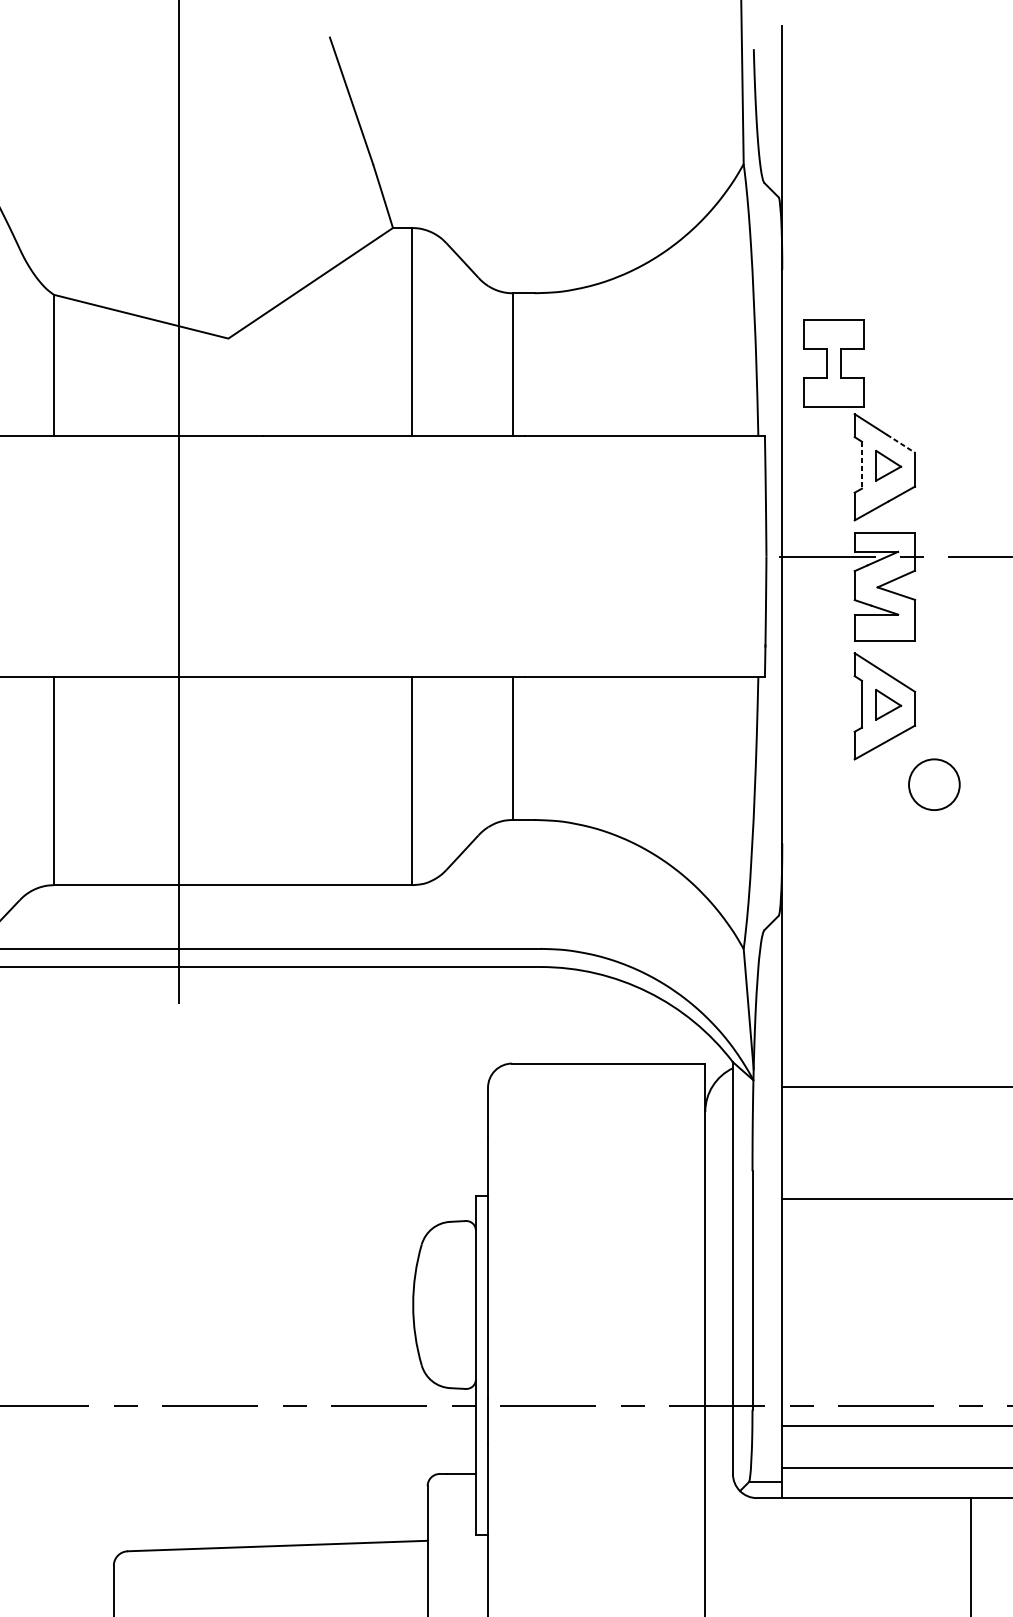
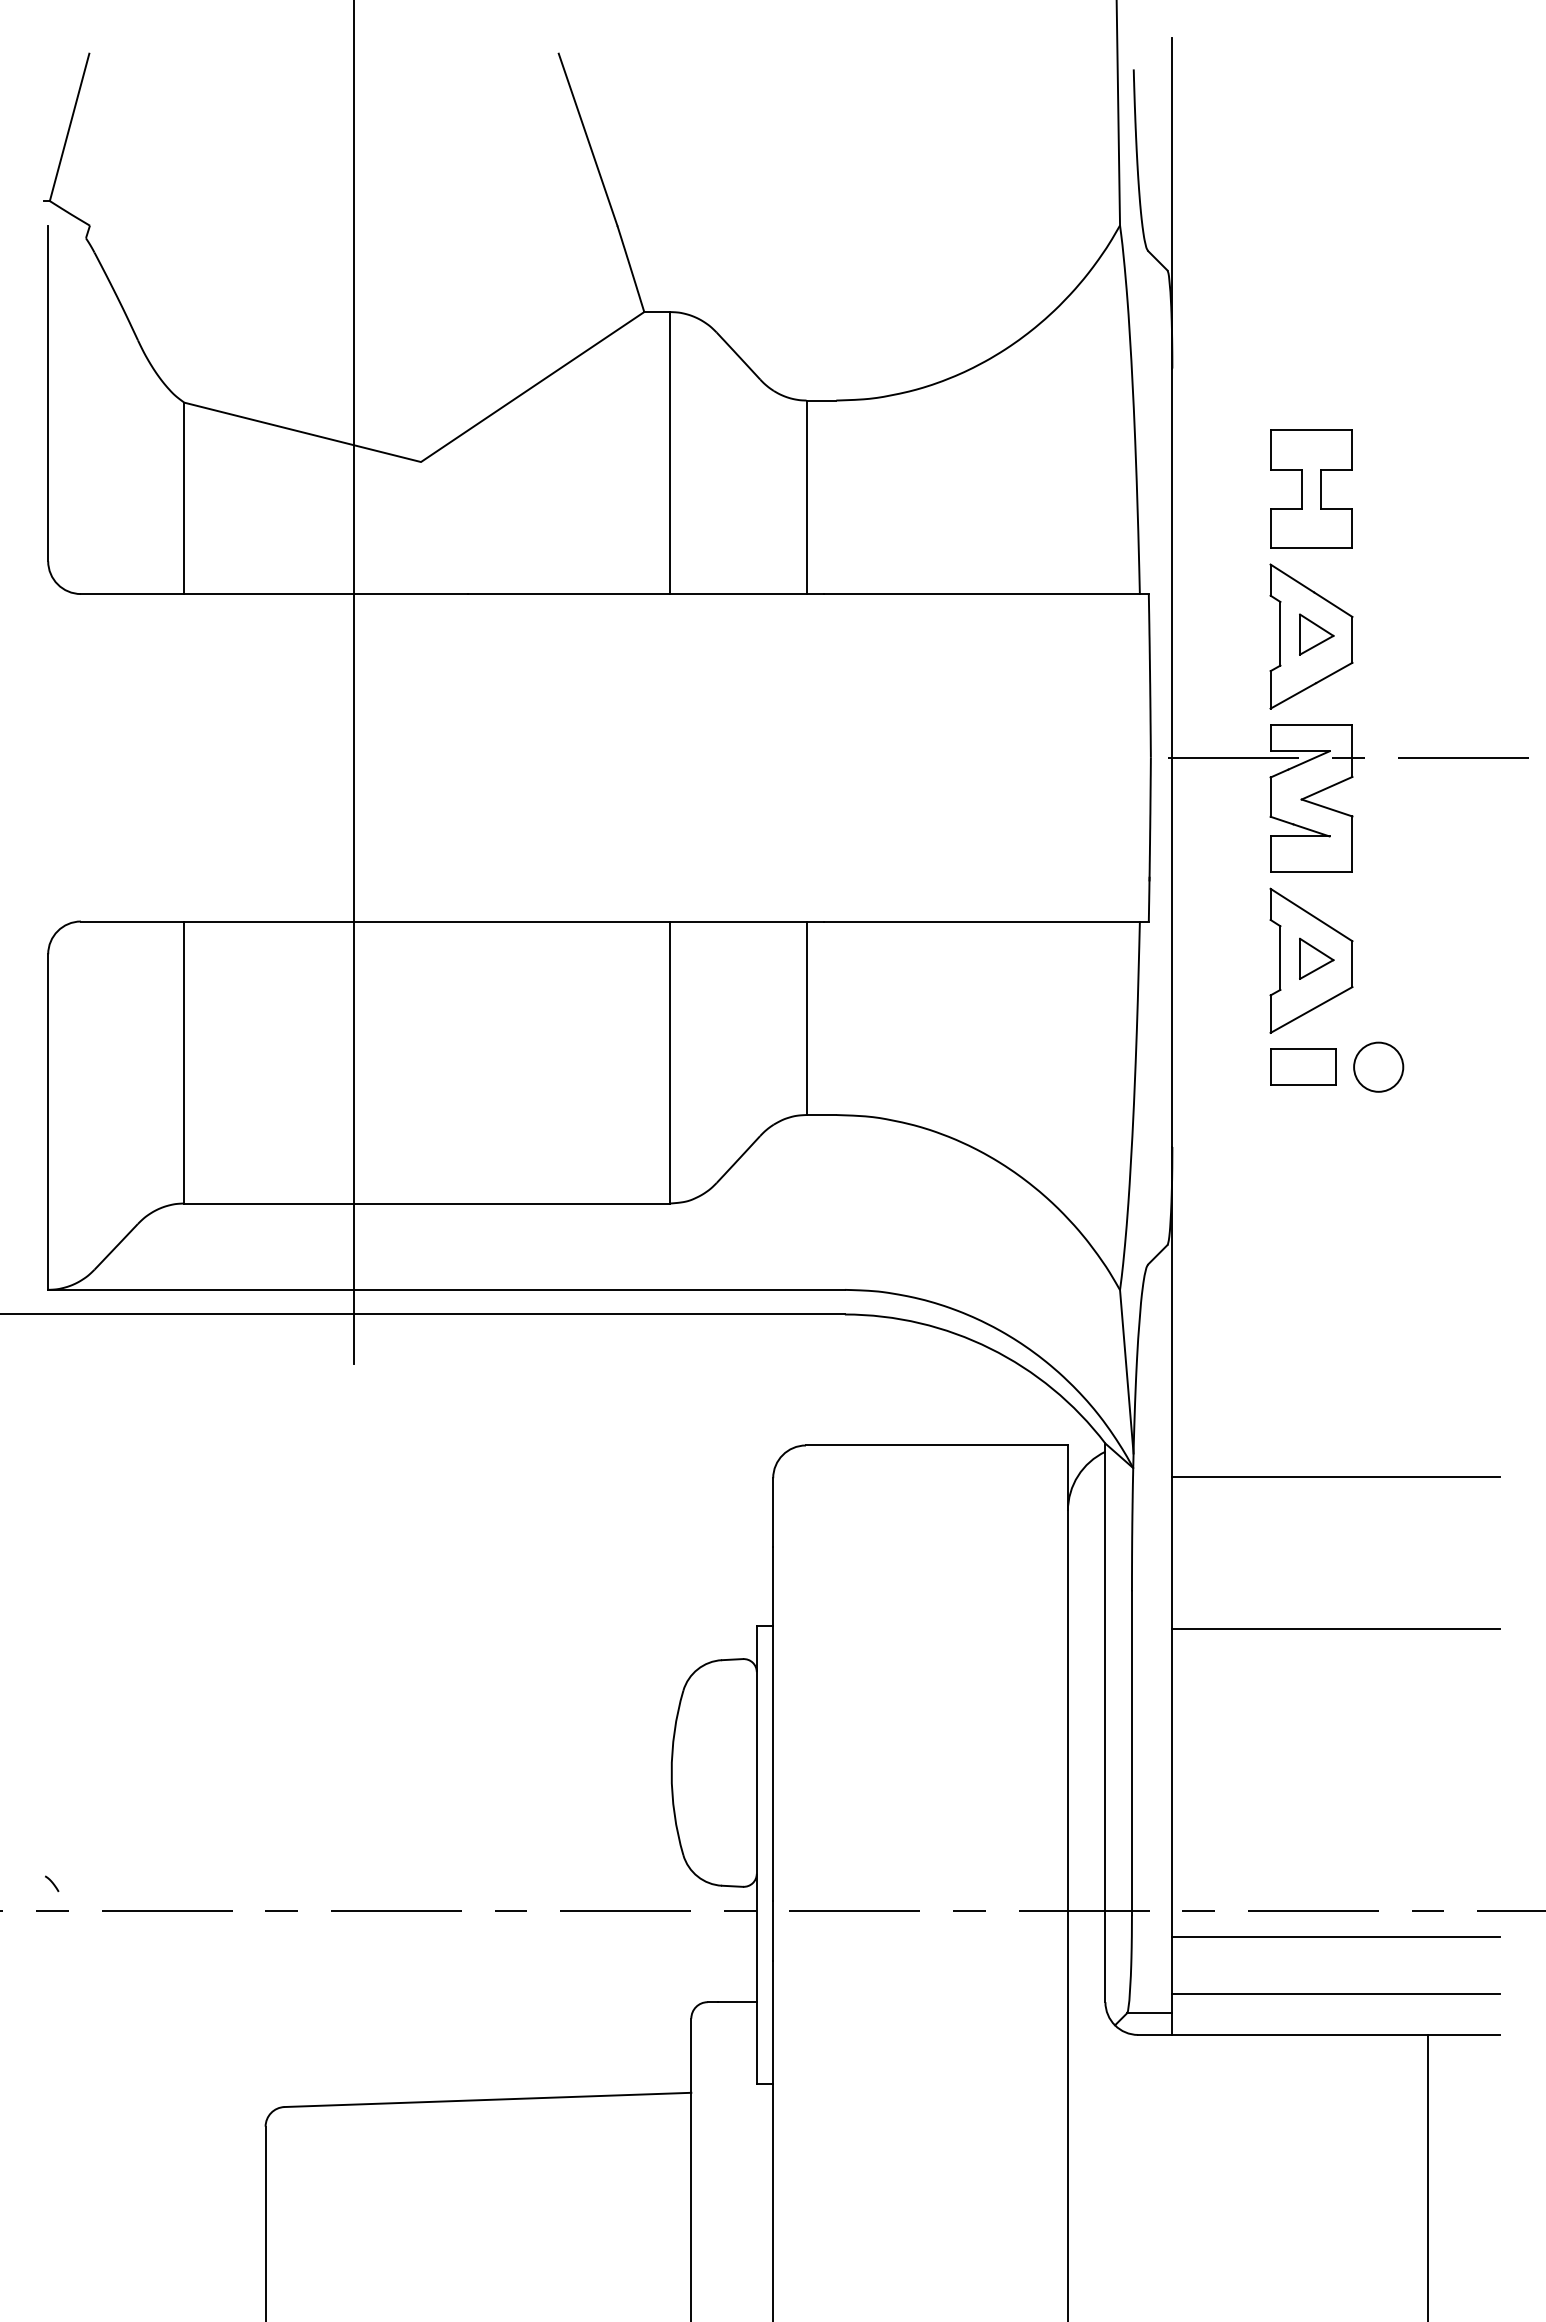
part: (833, 363) -> (1311, 488), moved
line: (901, 443) -> (1333, 604), dashed -> solid
line: (862, 464) -> (1280, 633), dashed -> solid
part: (878, 784) -> (1303, 1066), added
circle: (934, 784) -> (1378, 1066), size x0.71

